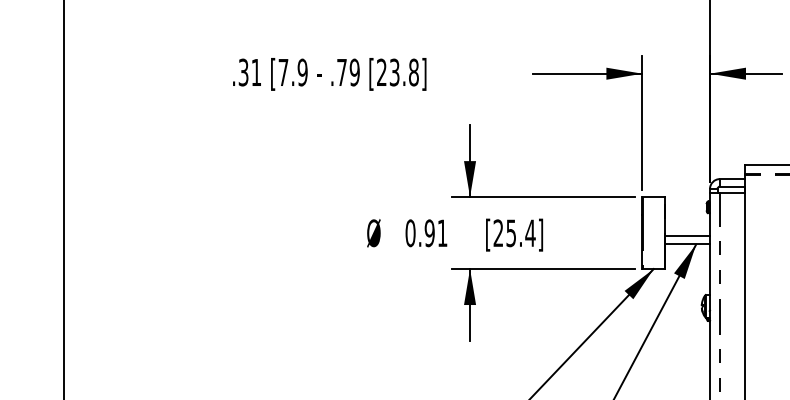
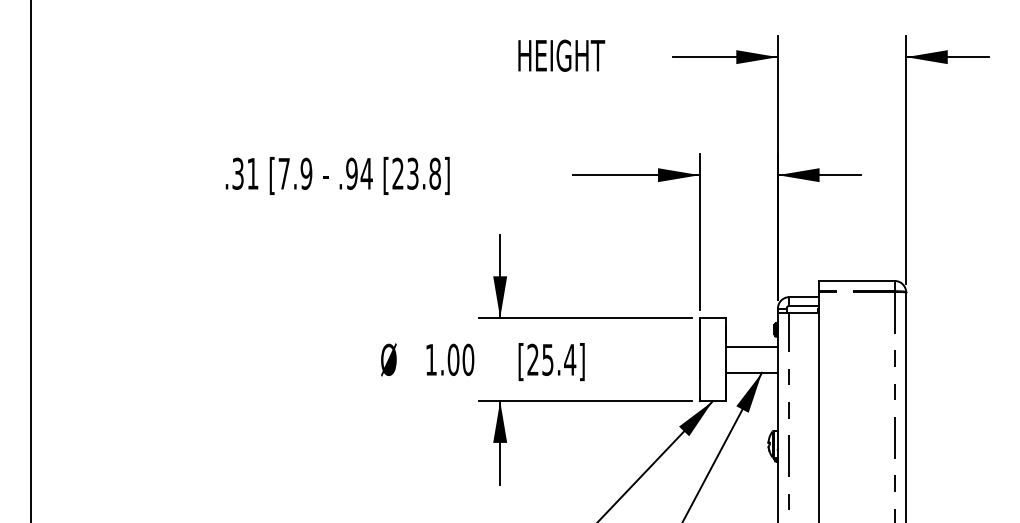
text: (348, 72) -> (359, 173), .79 -> .94
text: (426, 232) -> (449, 359), 0.91 -> 1.00
line: (687, 236) -> (751, 346), moved

